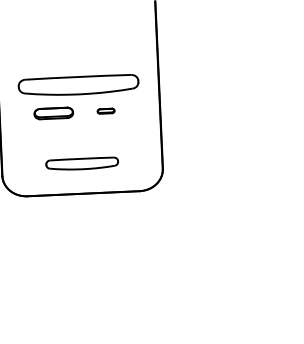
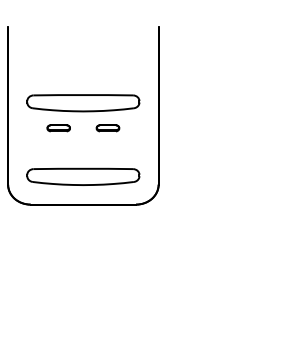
part: (105, 111) -> (107, 128), size x1.43
part: (53, 113) -> (58, 128), size x0.62
part: (82, 163) -> (83, 176), size x1.67

